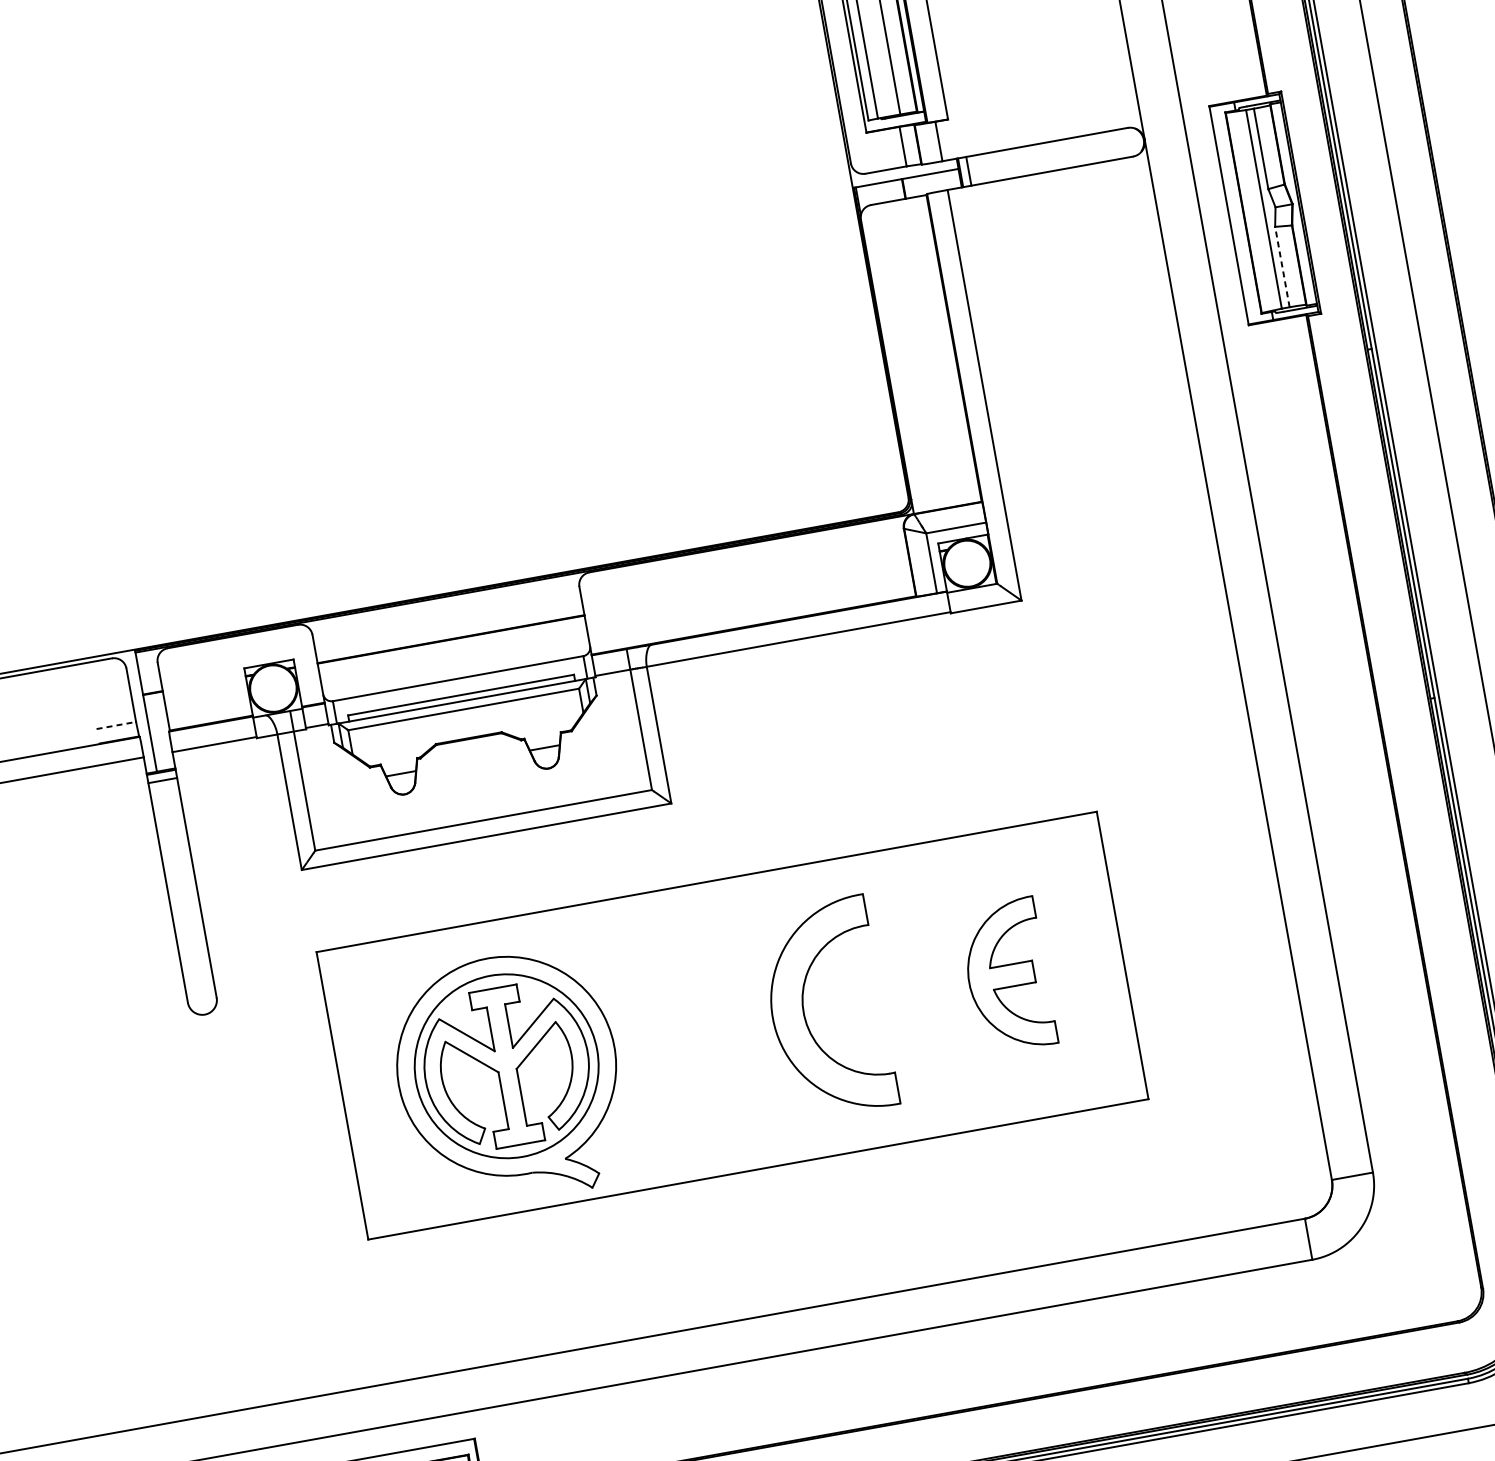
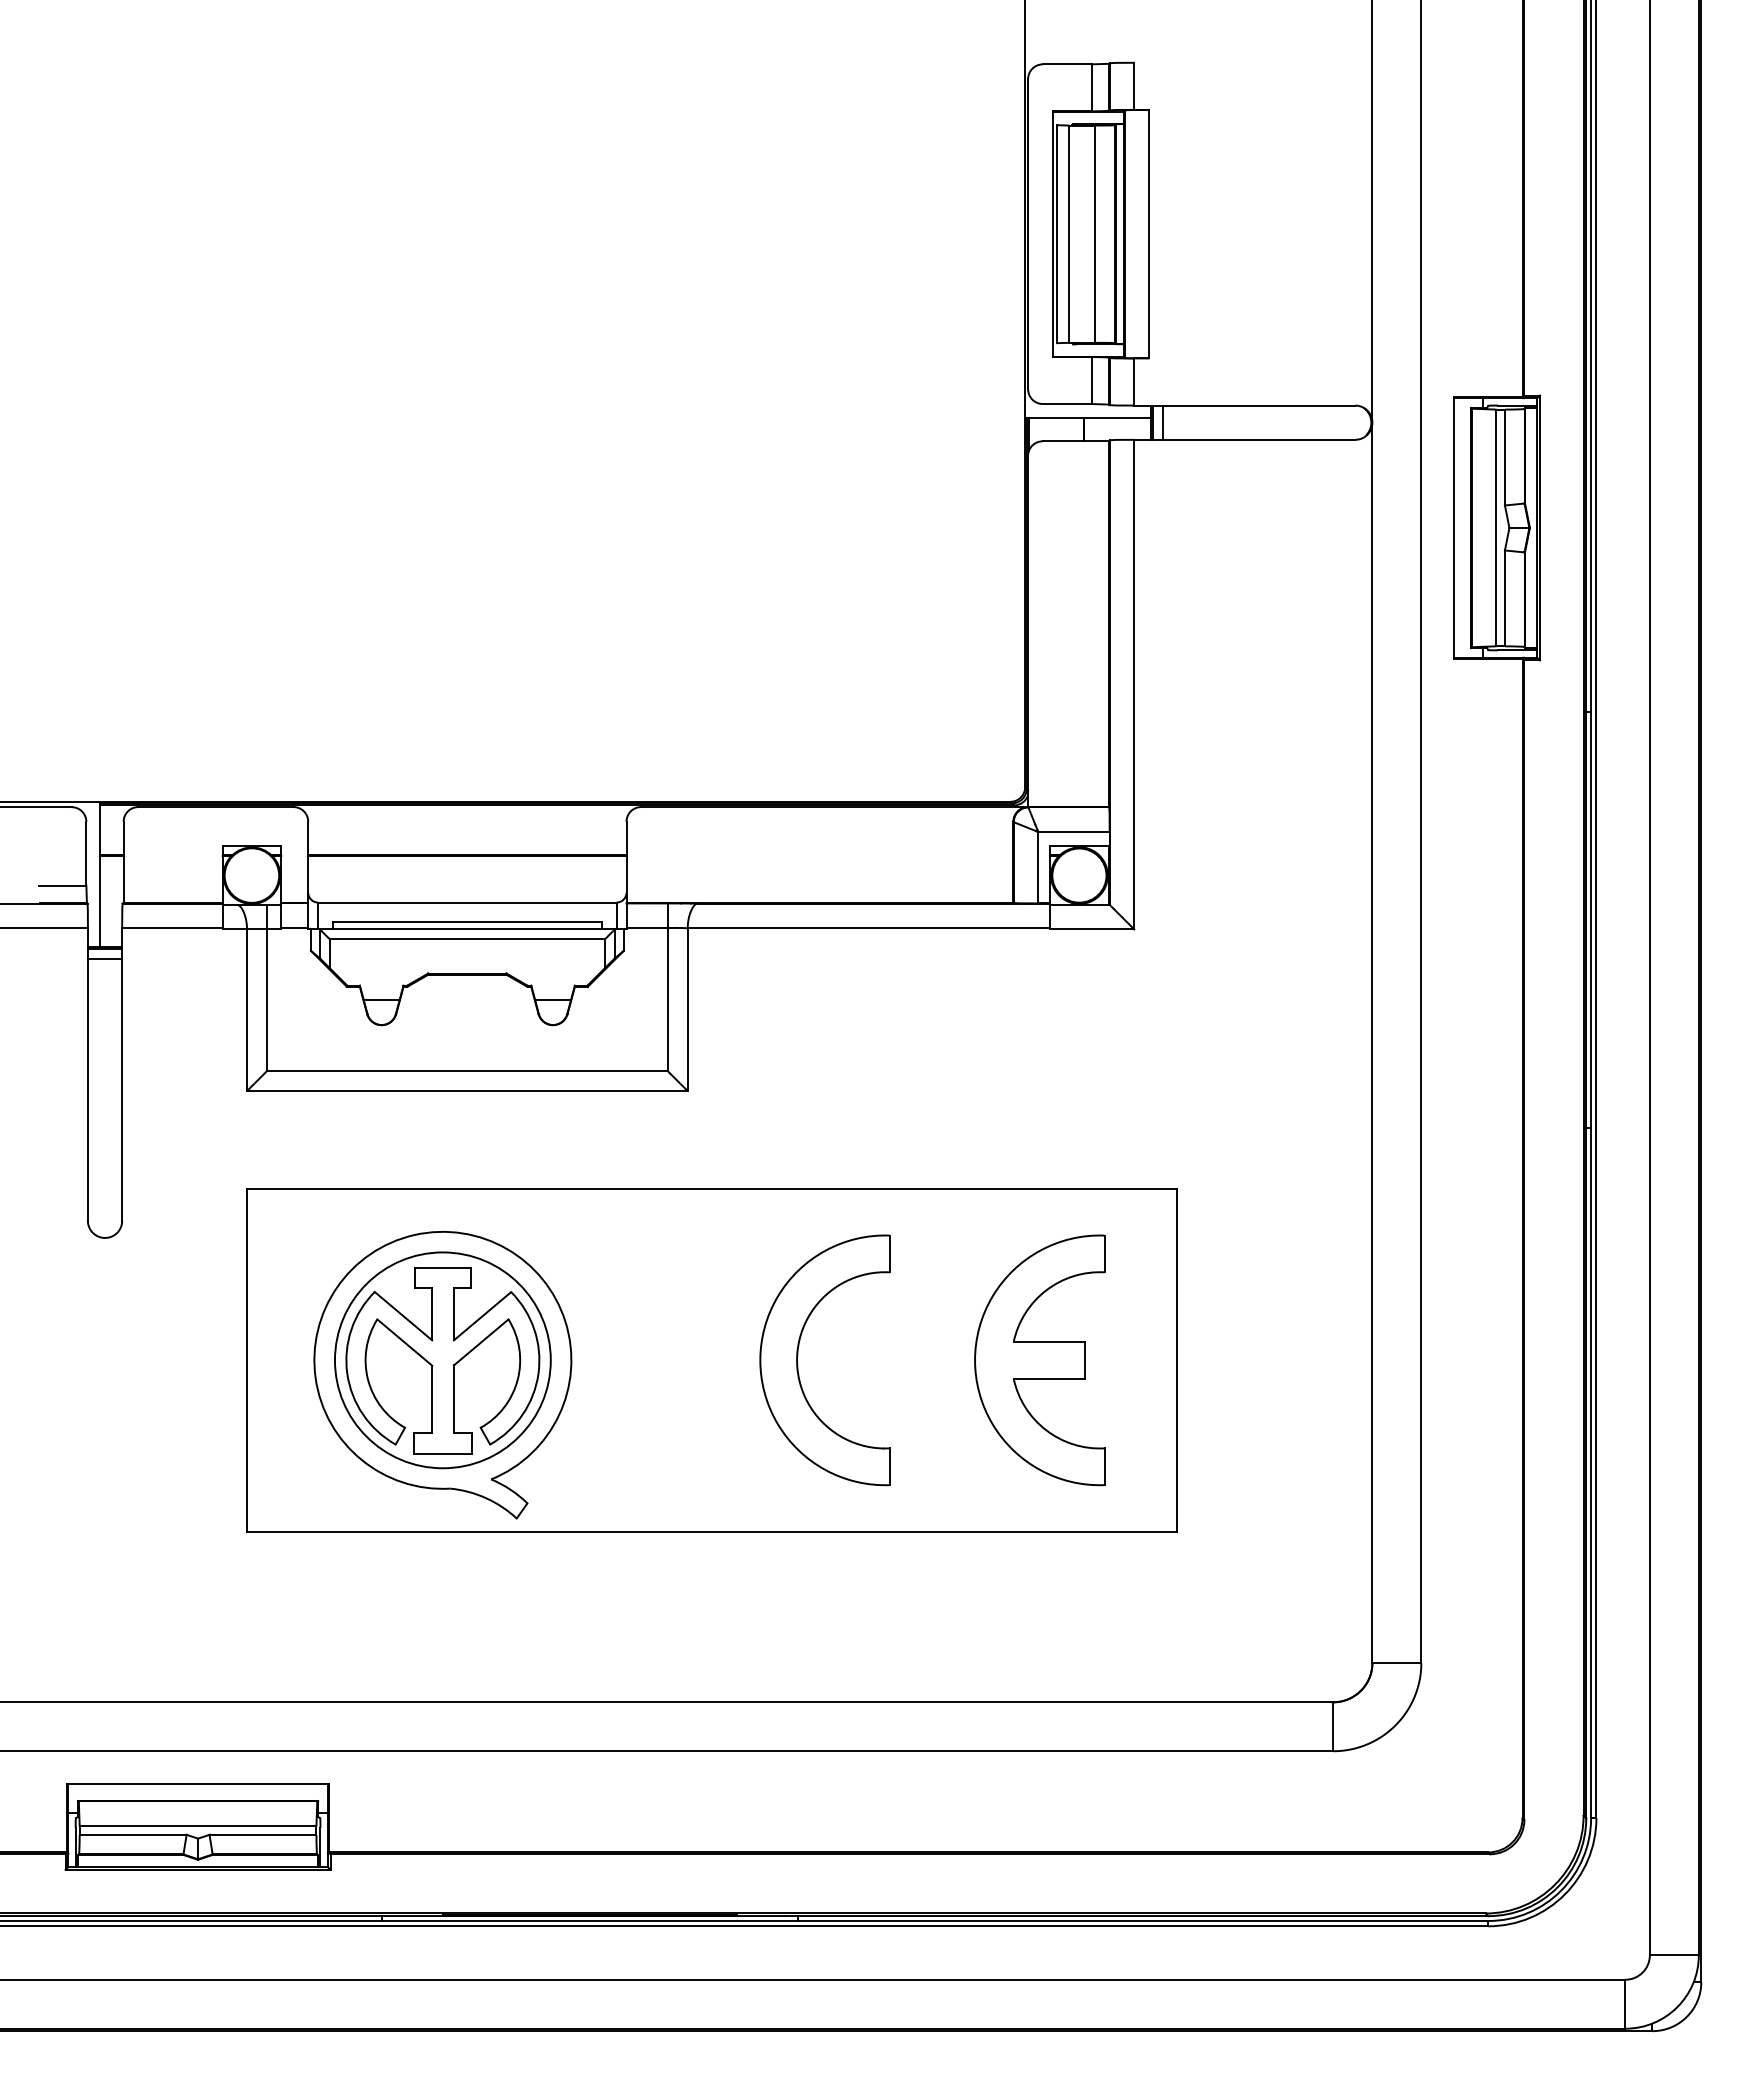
line: (1282, 267) -> (1504, 598), dashed -> solid
line: (116, 725) -> (62, 885), dashed -> solid
part: (1007, 976) -> (1039, 1360), size x1.43

